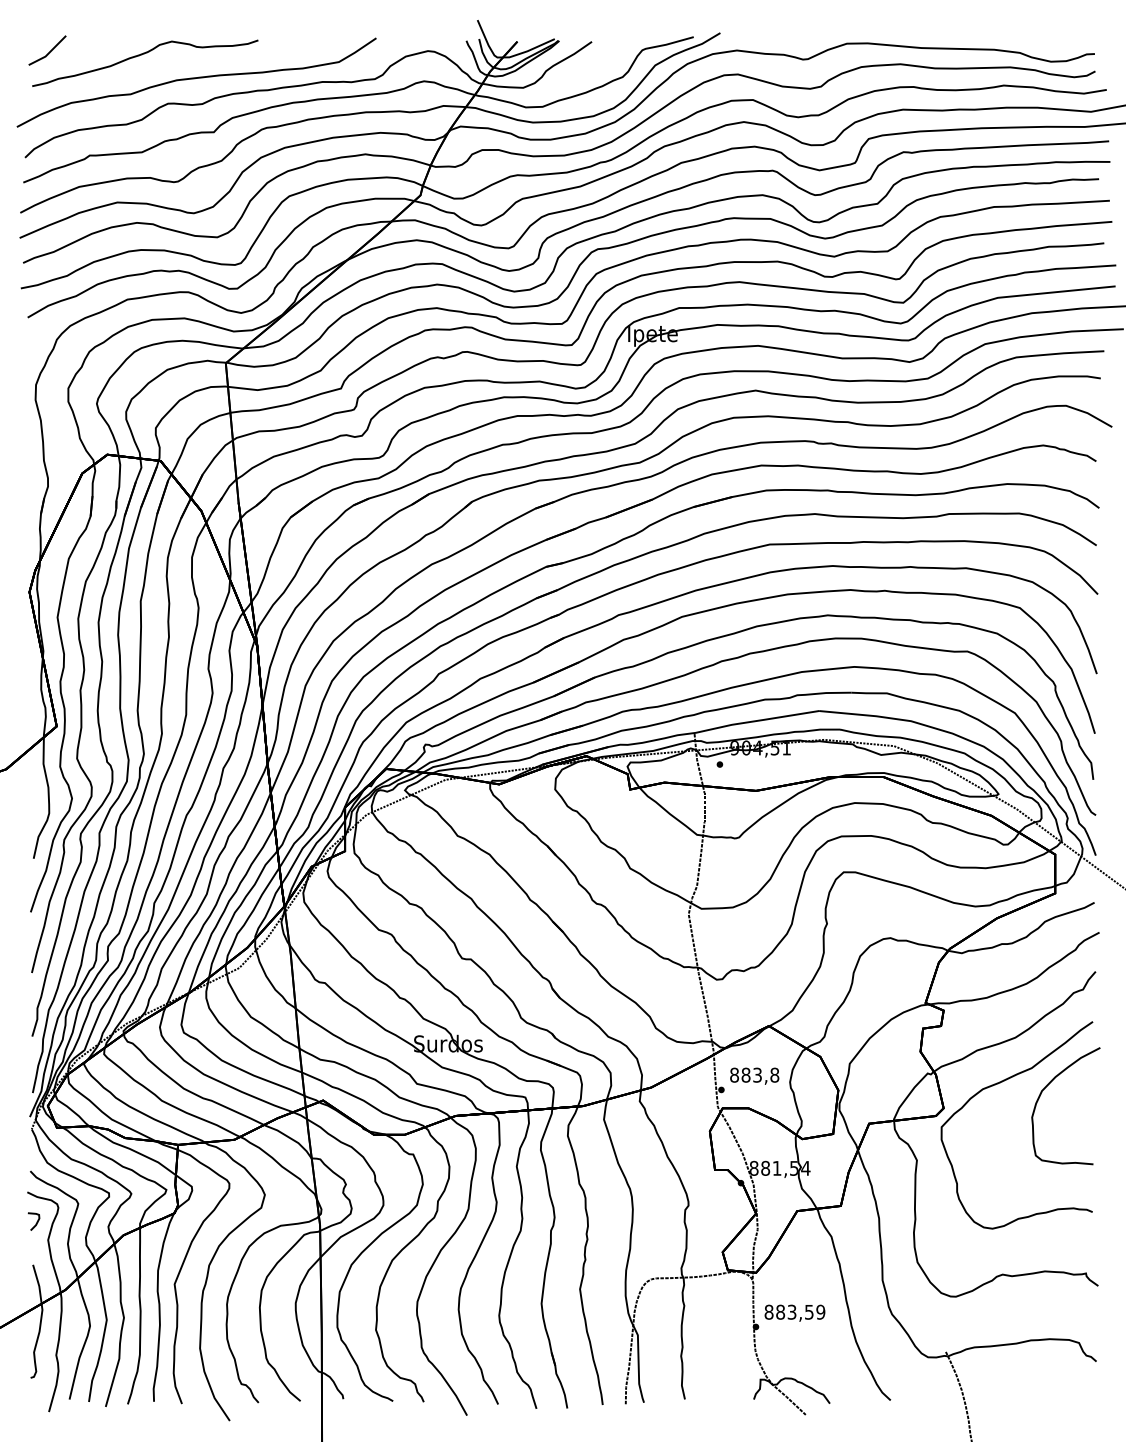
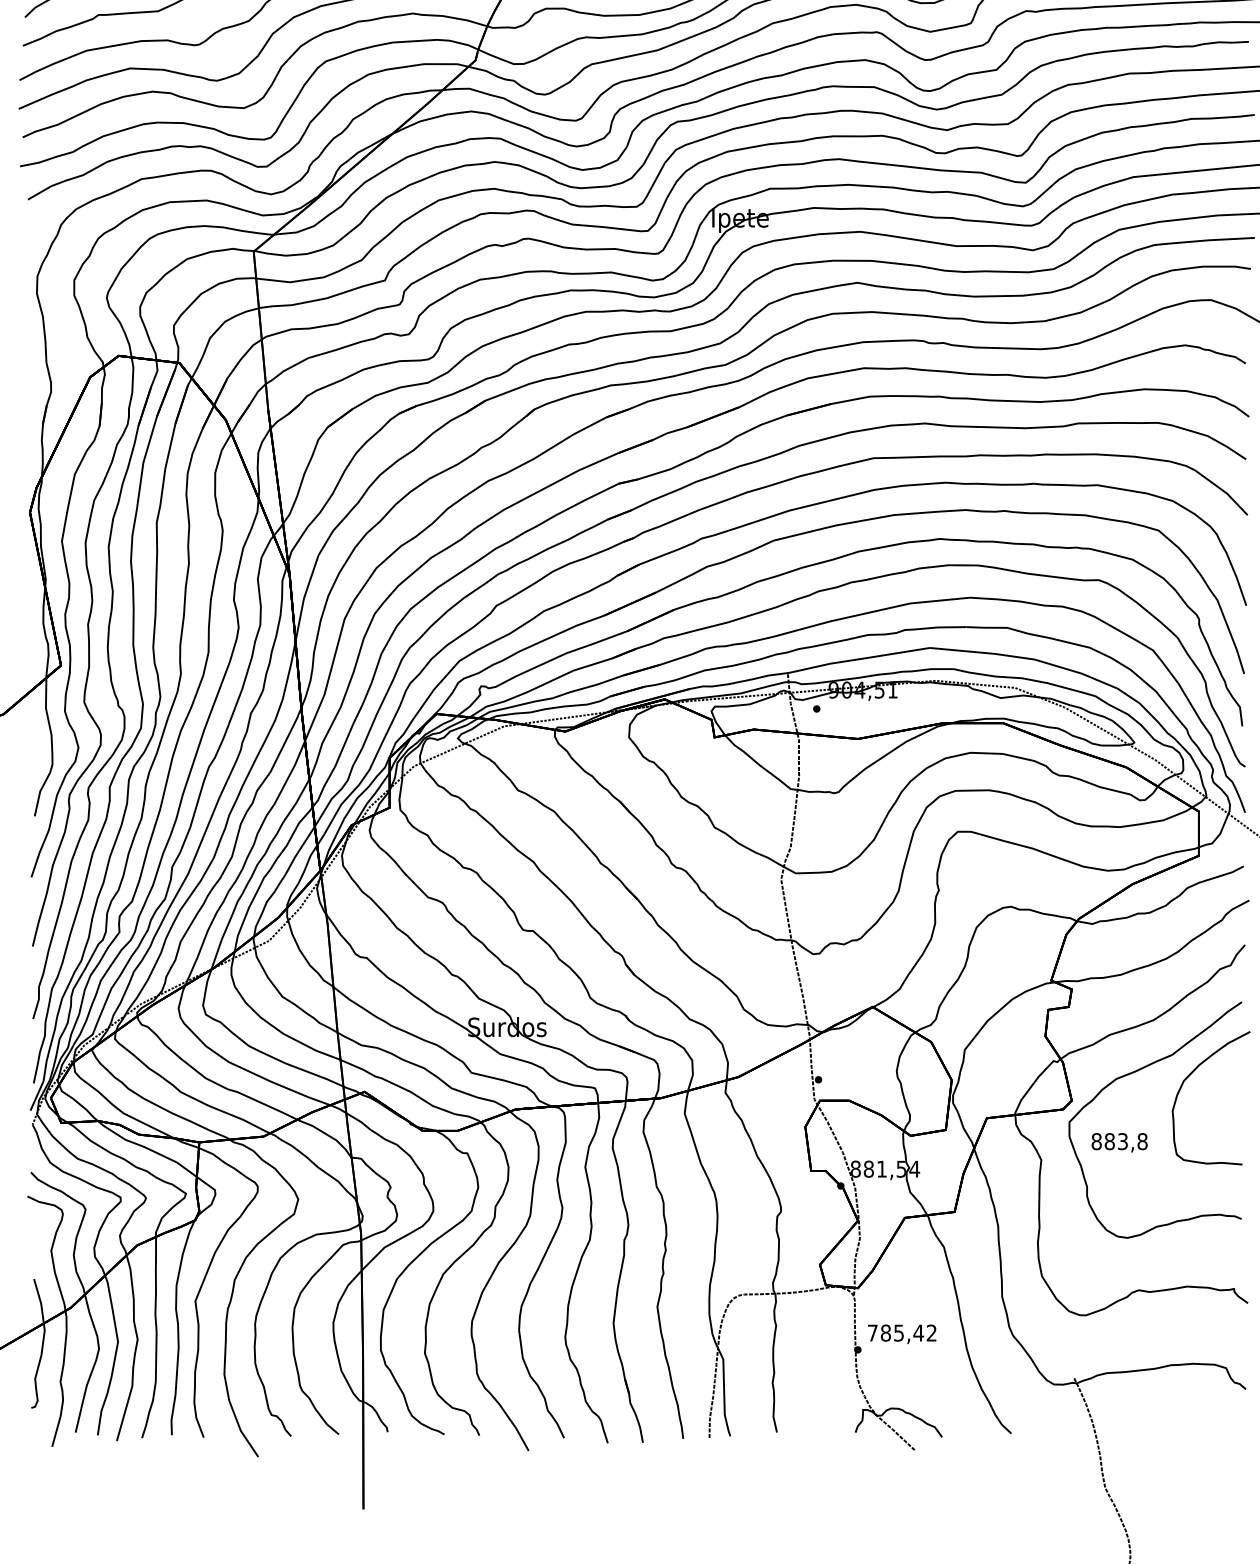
text: (754, 1075) -> (1119, 1141), moved
curve: (35, 1223) -> (36, 1231), removed
text: (794, 1311) -> (901, 1332), 883,59 -> 785,42

